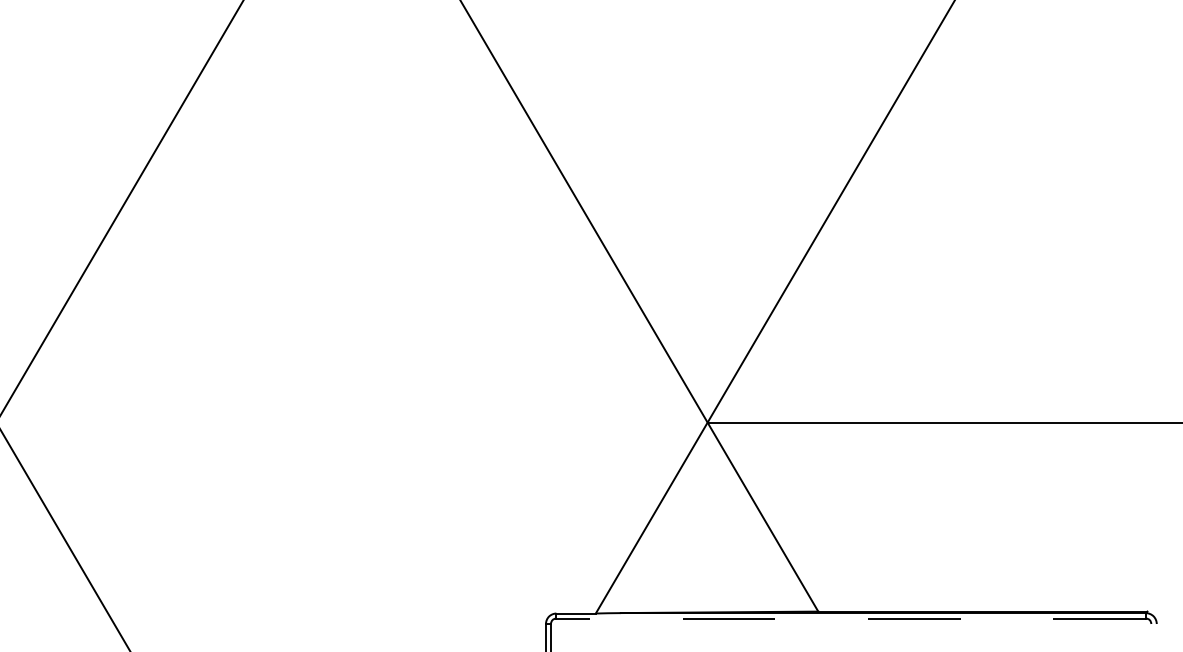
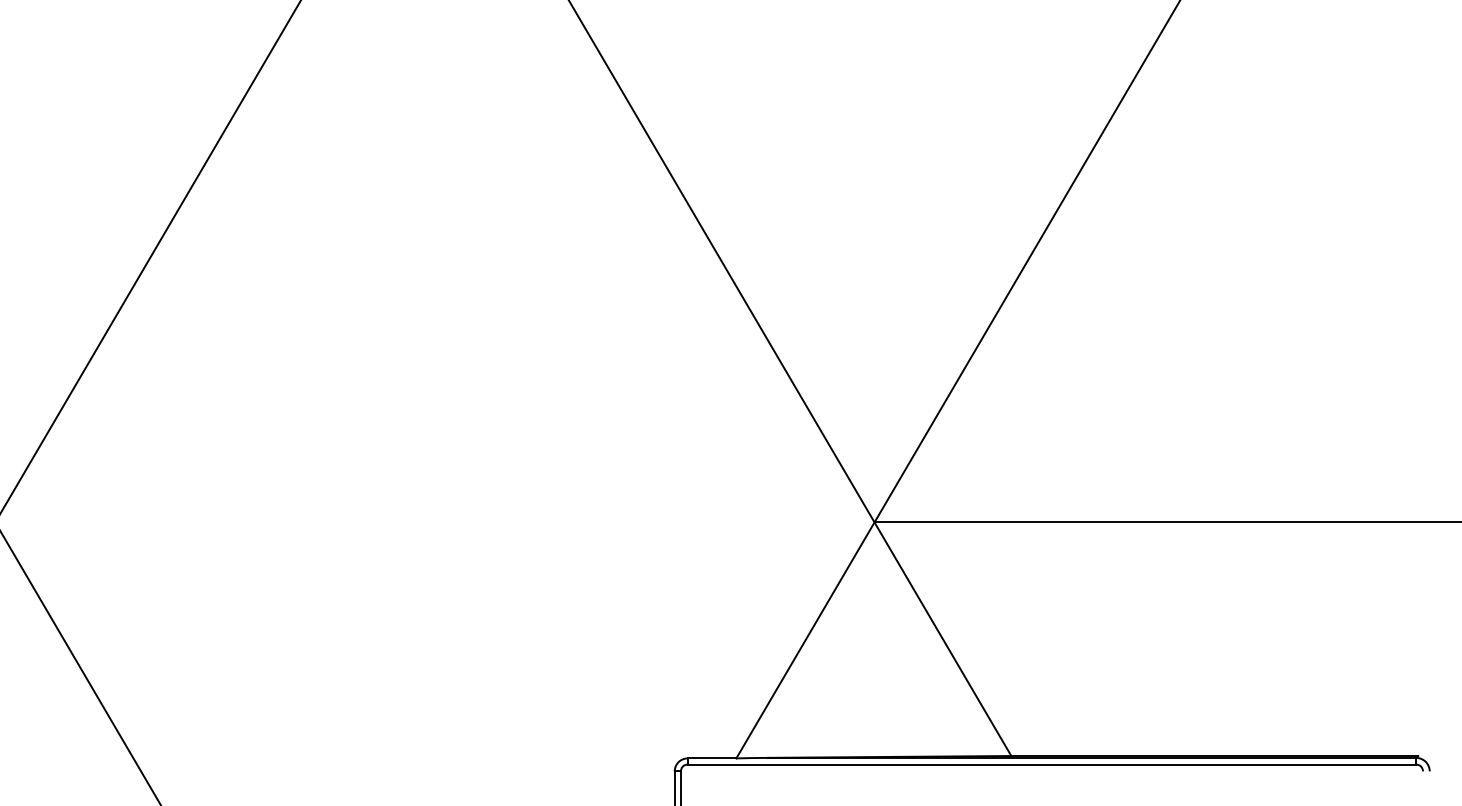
line: (850, 618) -> (1051, 764), dashed -> solid

